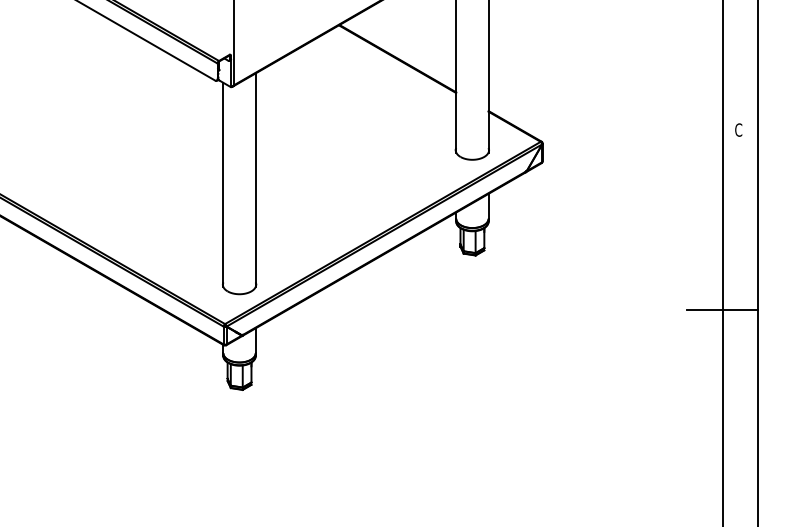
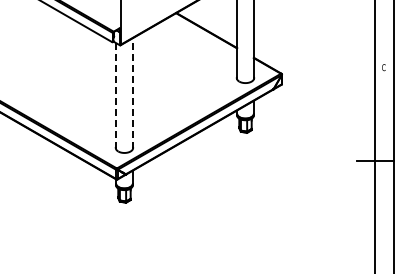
line: (255, 179) -> (132, 93), solid -> dashed
line: (224, 185) -> (116, 96), solid -> dashed

